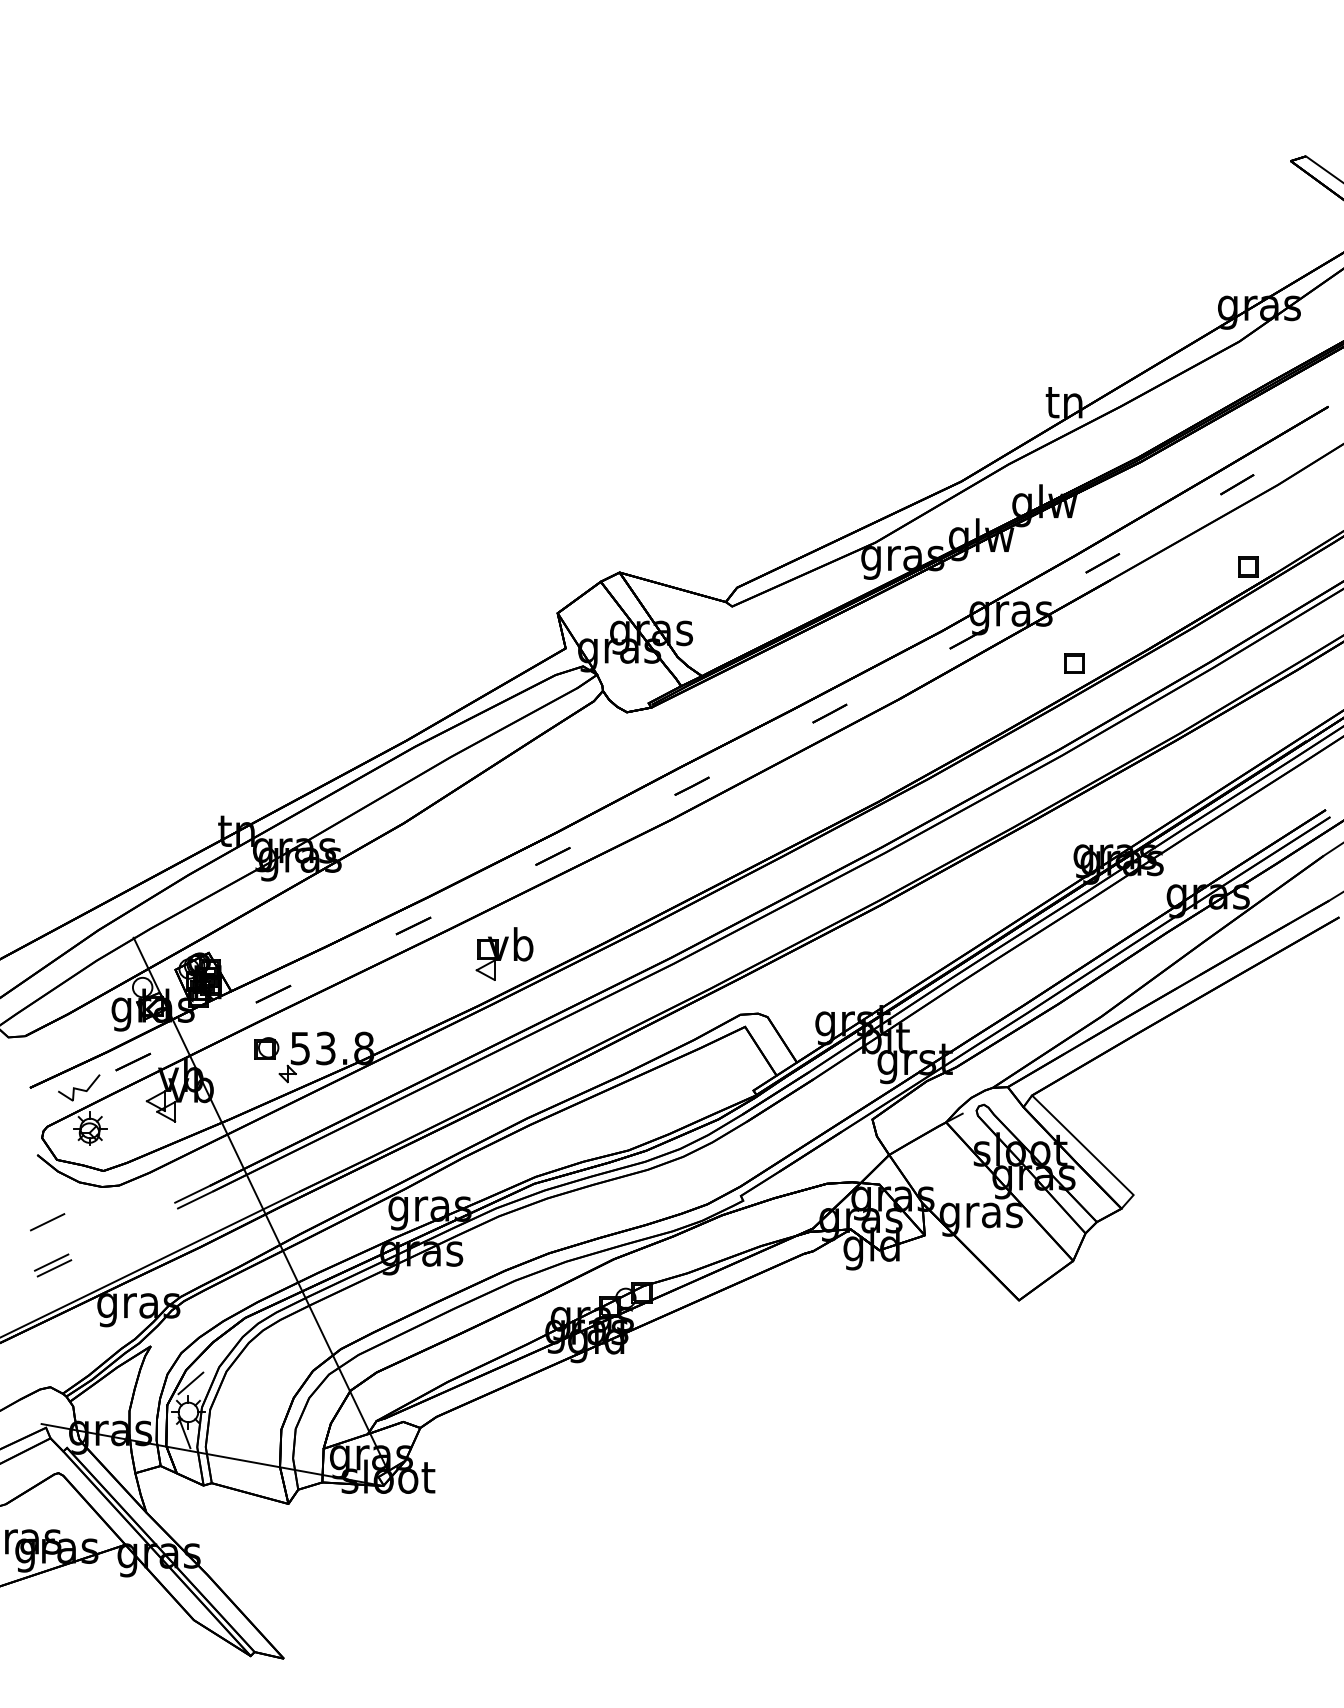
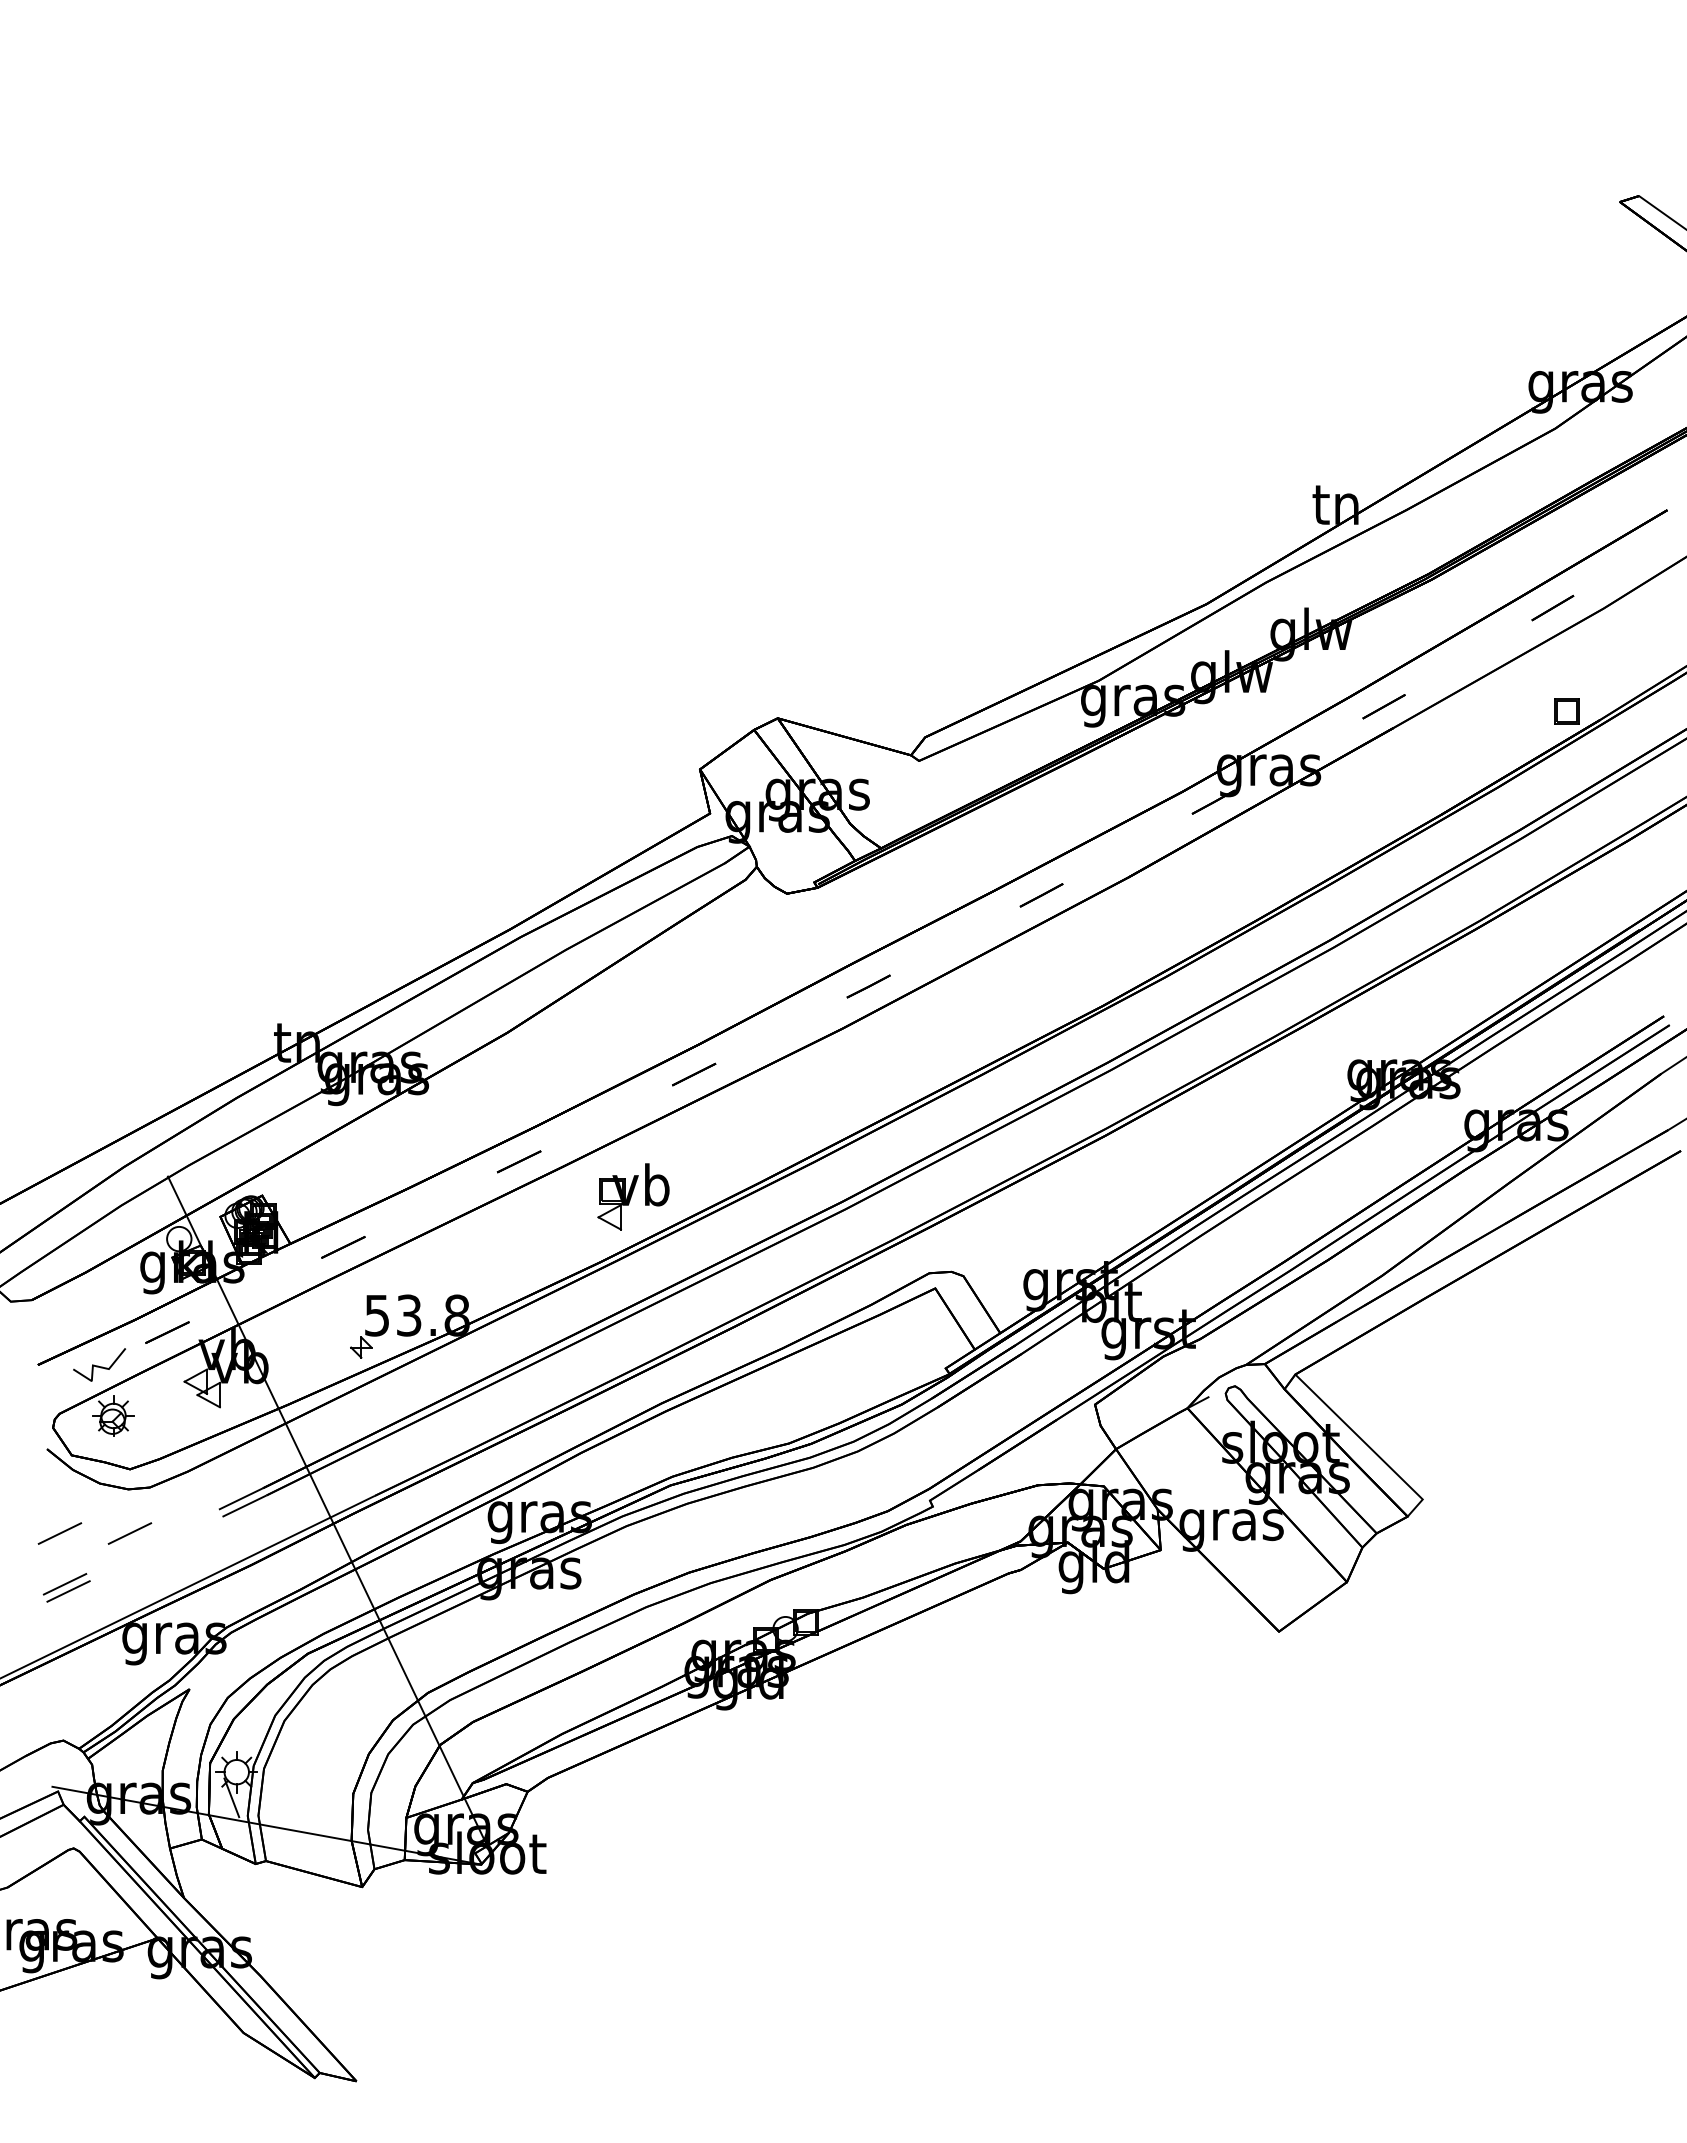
part: (1074, 663) -> (1348, 832), removed
part: (267, 1048) -> (335, 1315), removed
line: (103, 1222) -> (129, 1533), added
line: (190, 1383) -> (239, 1735), removed

